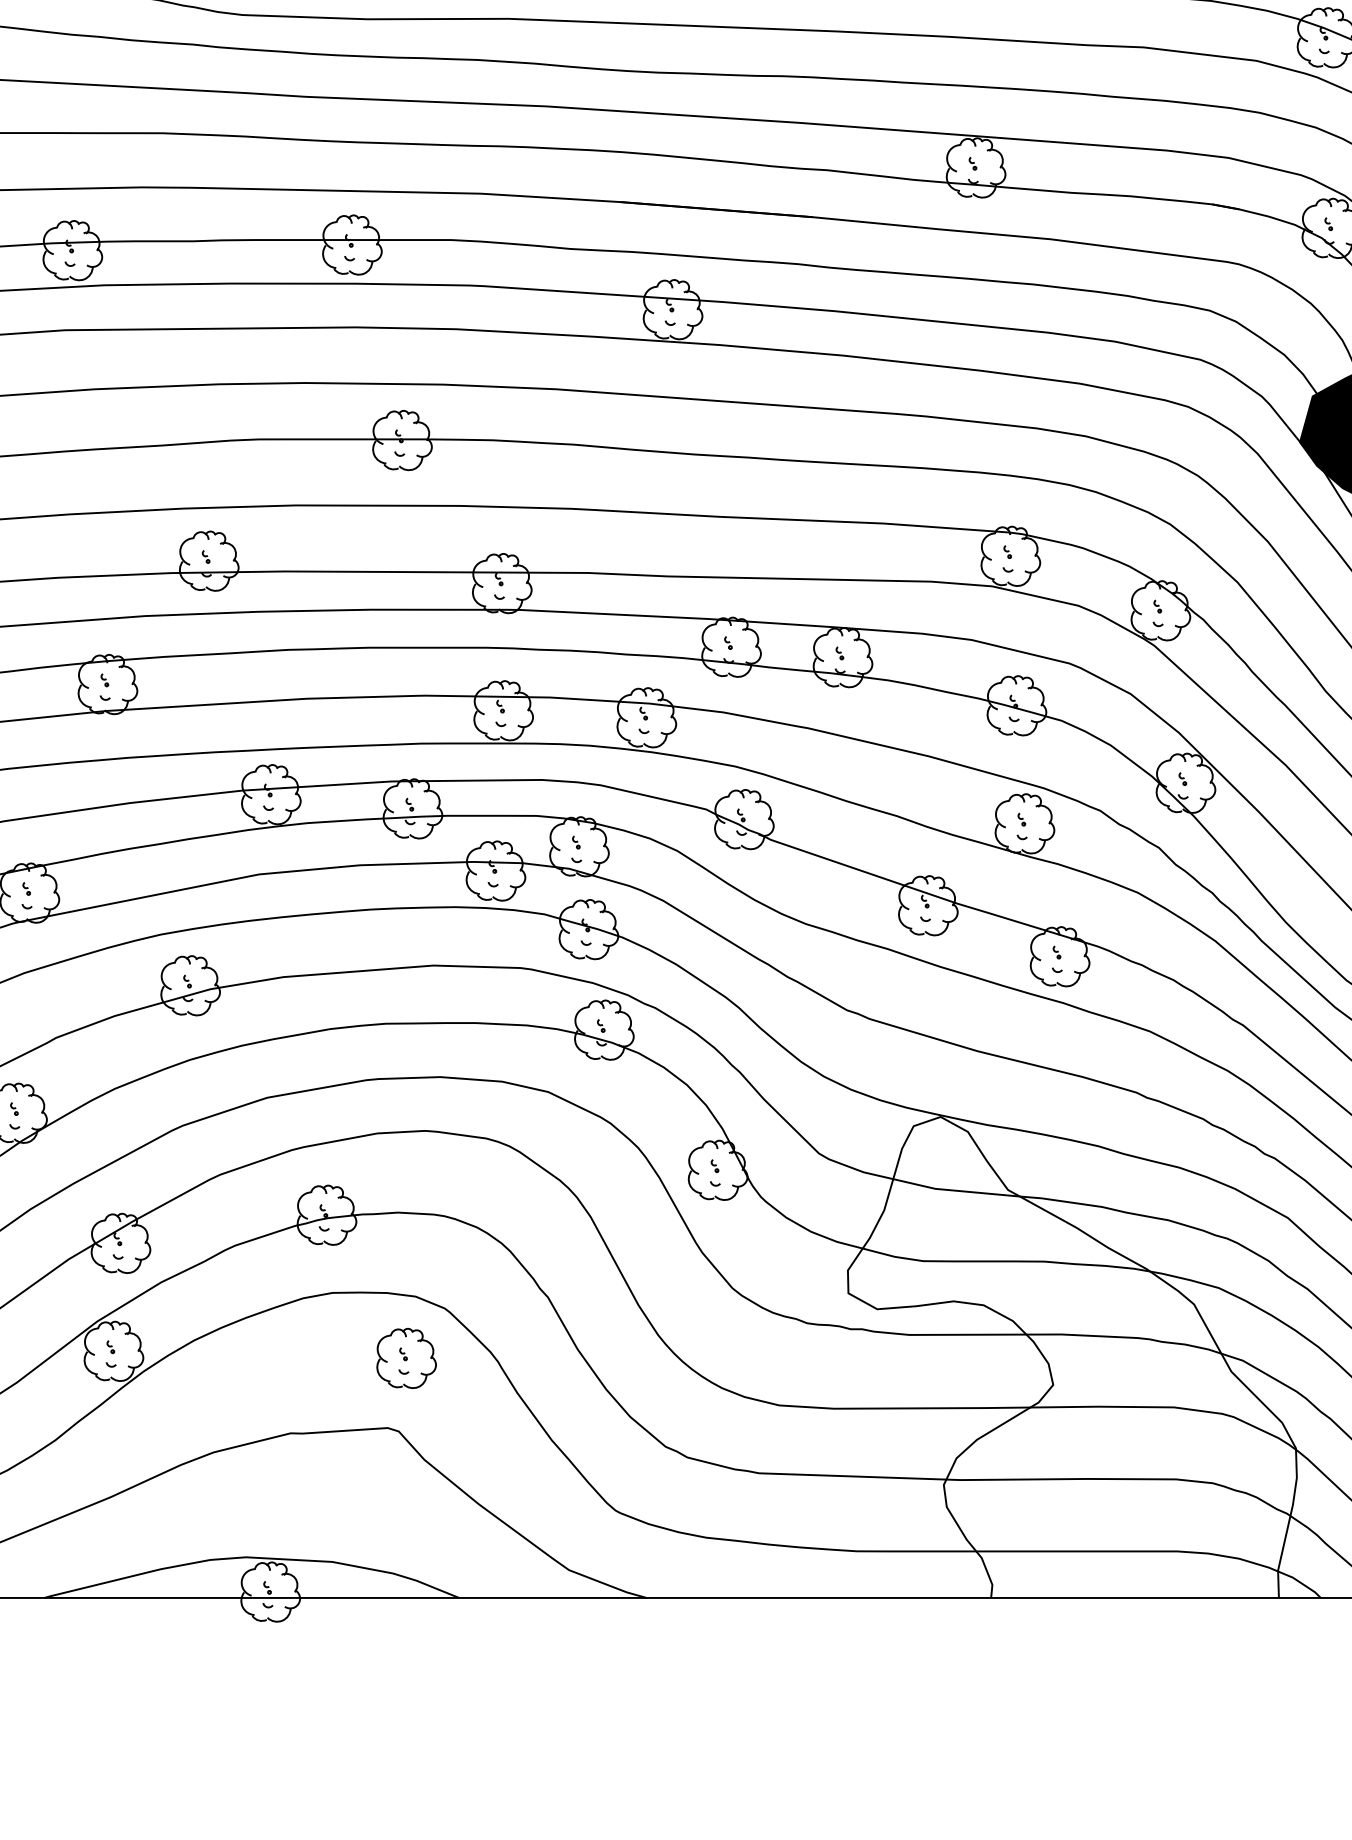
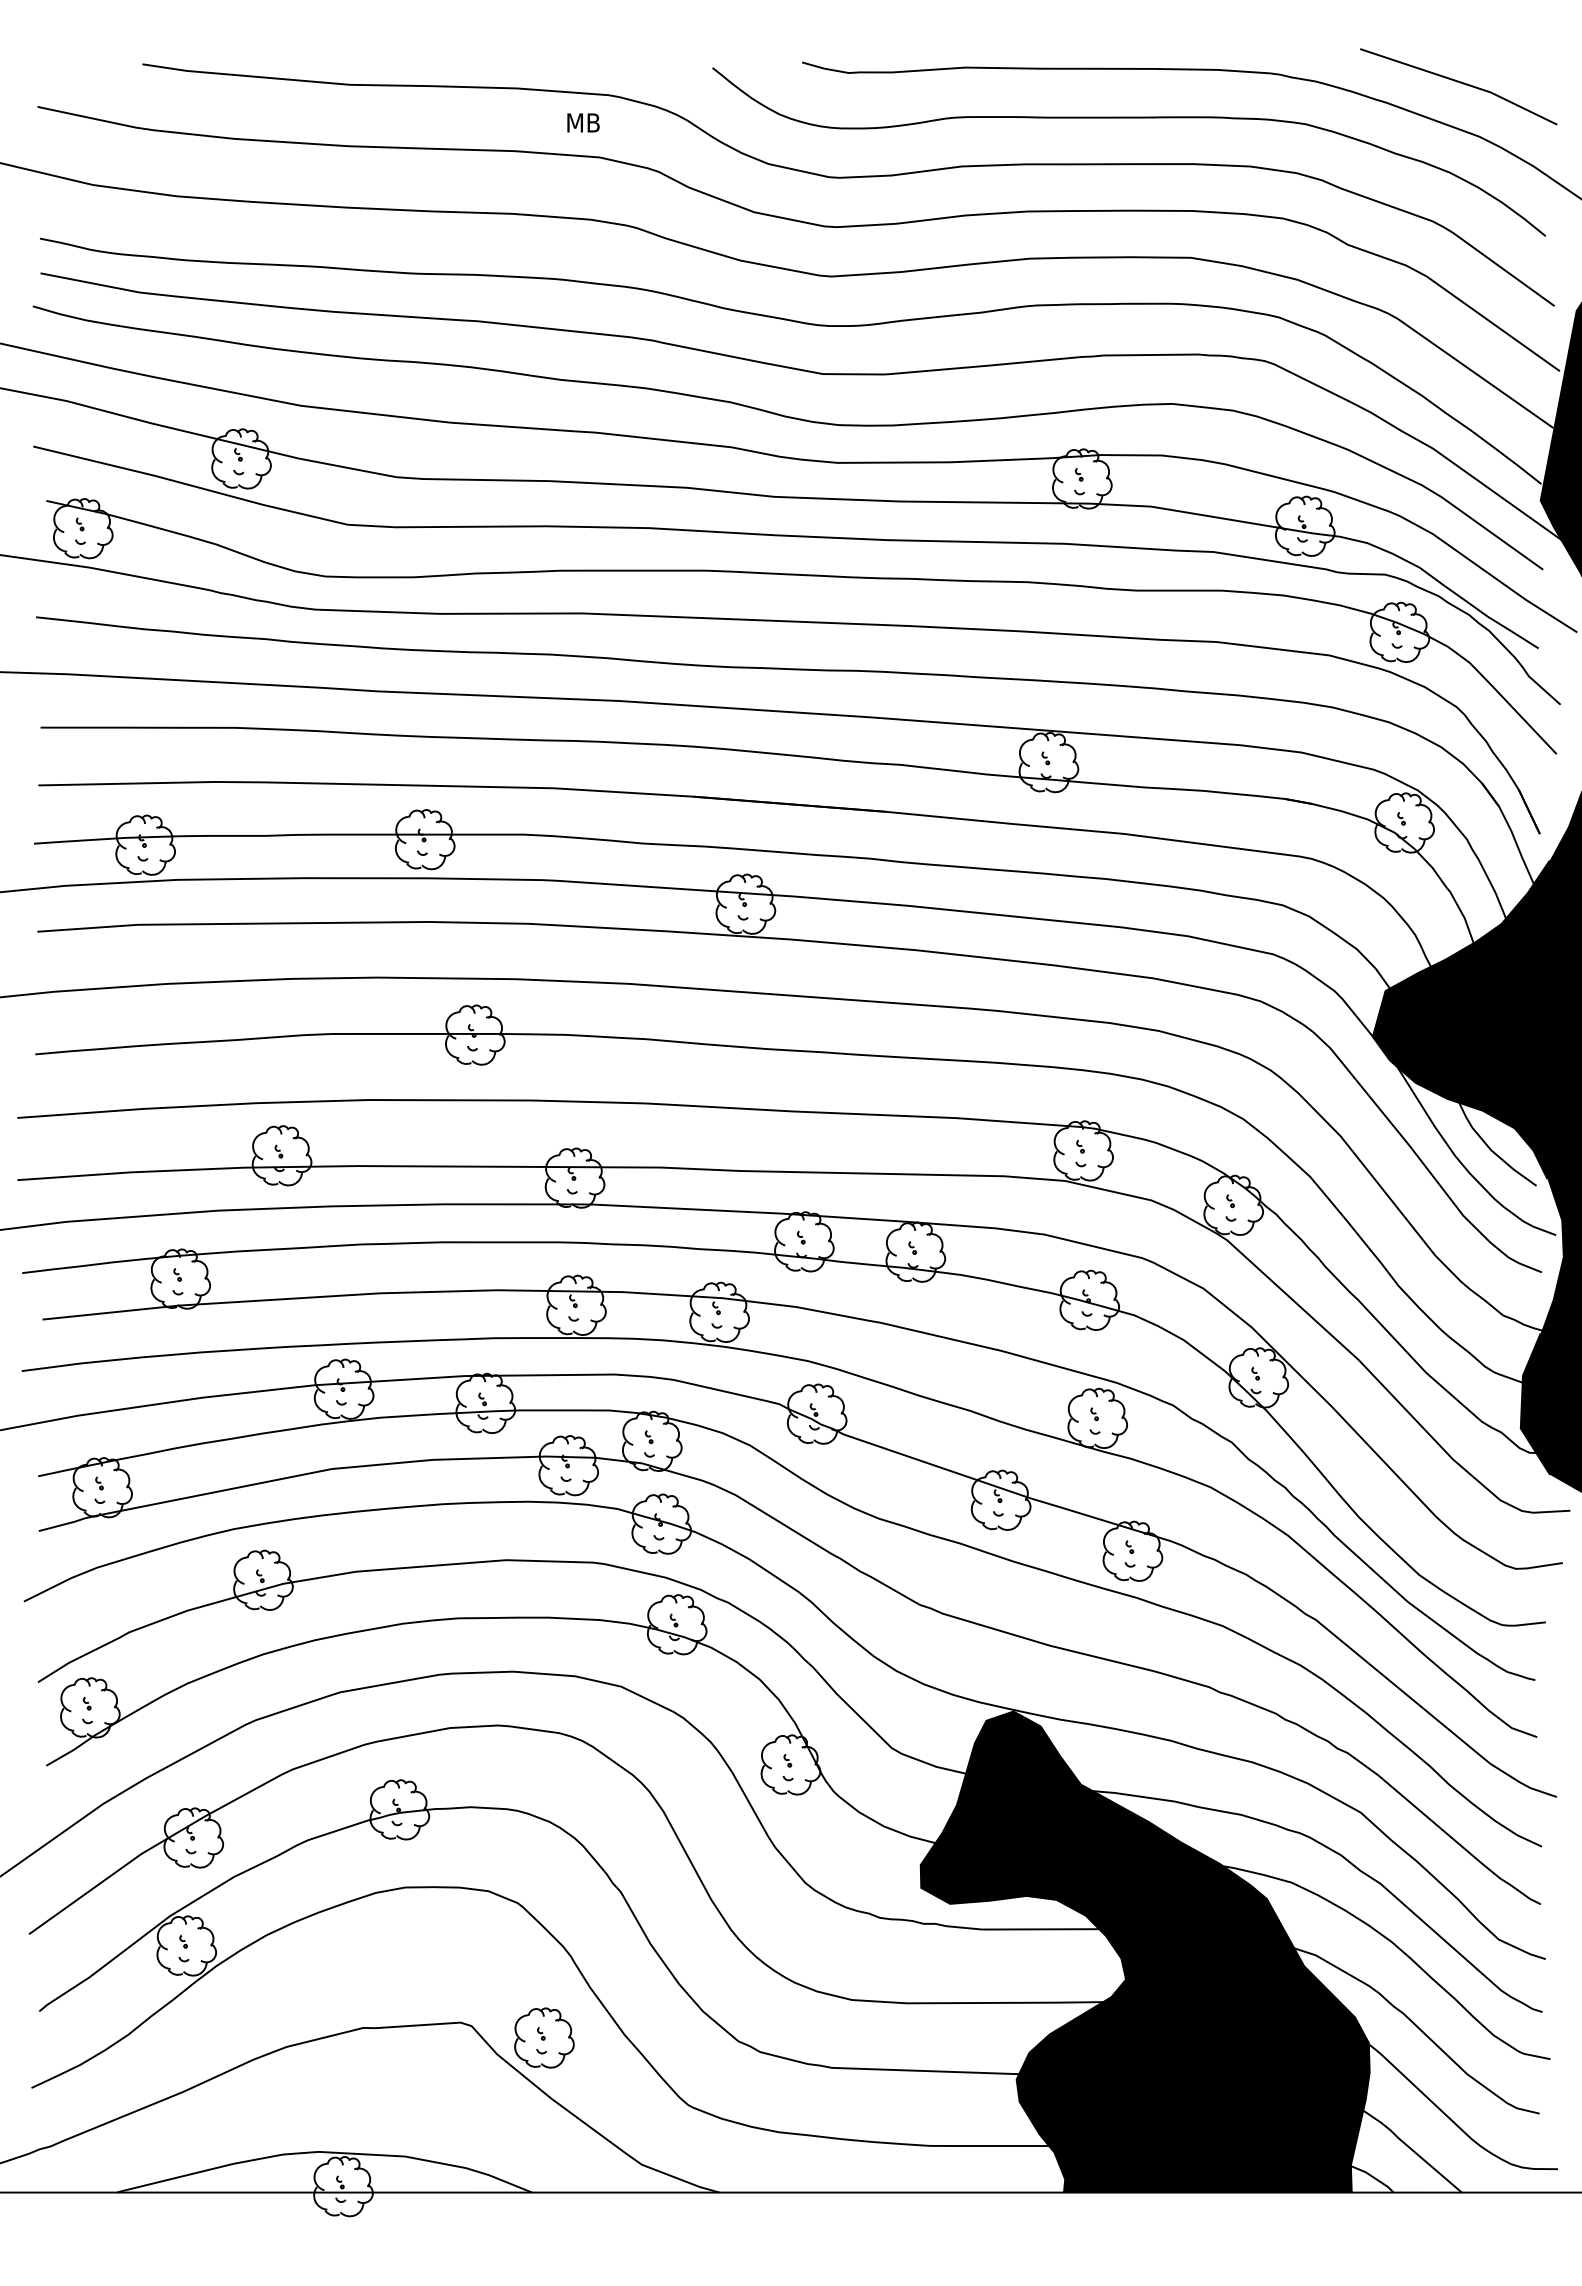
fill: (1071, 1356) -> (1144, 1951), added
part: (406, 1357) -> (544, 2037), moved

